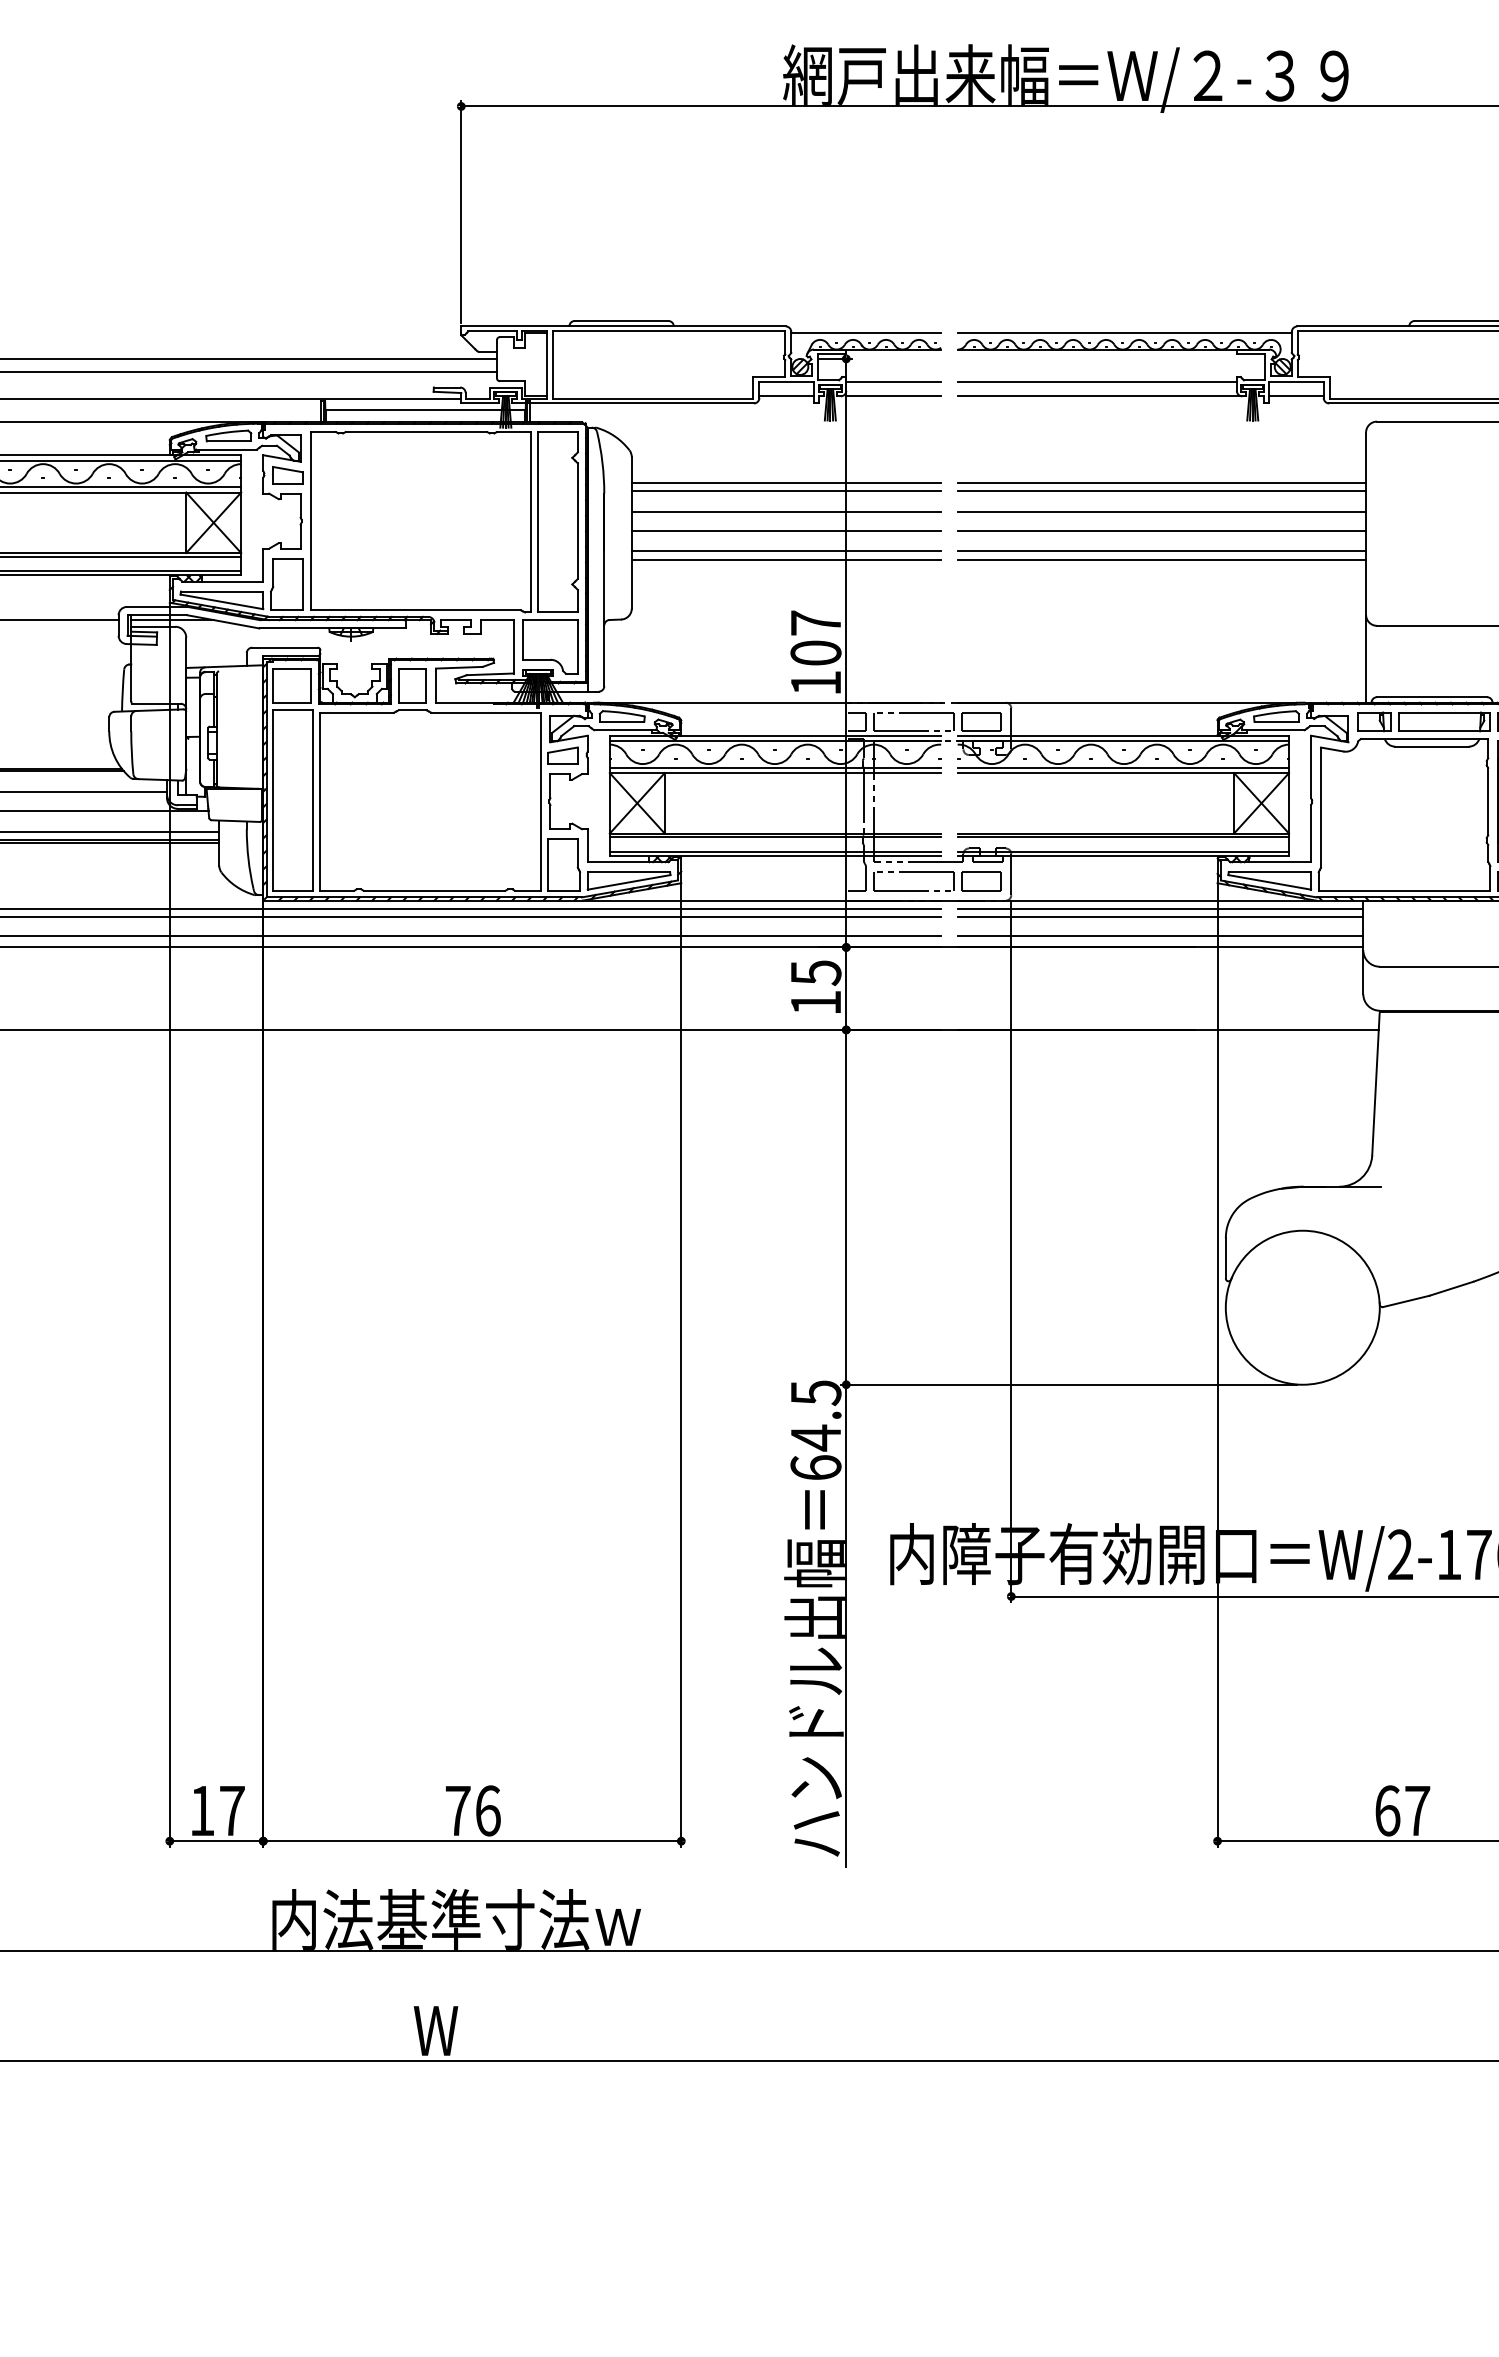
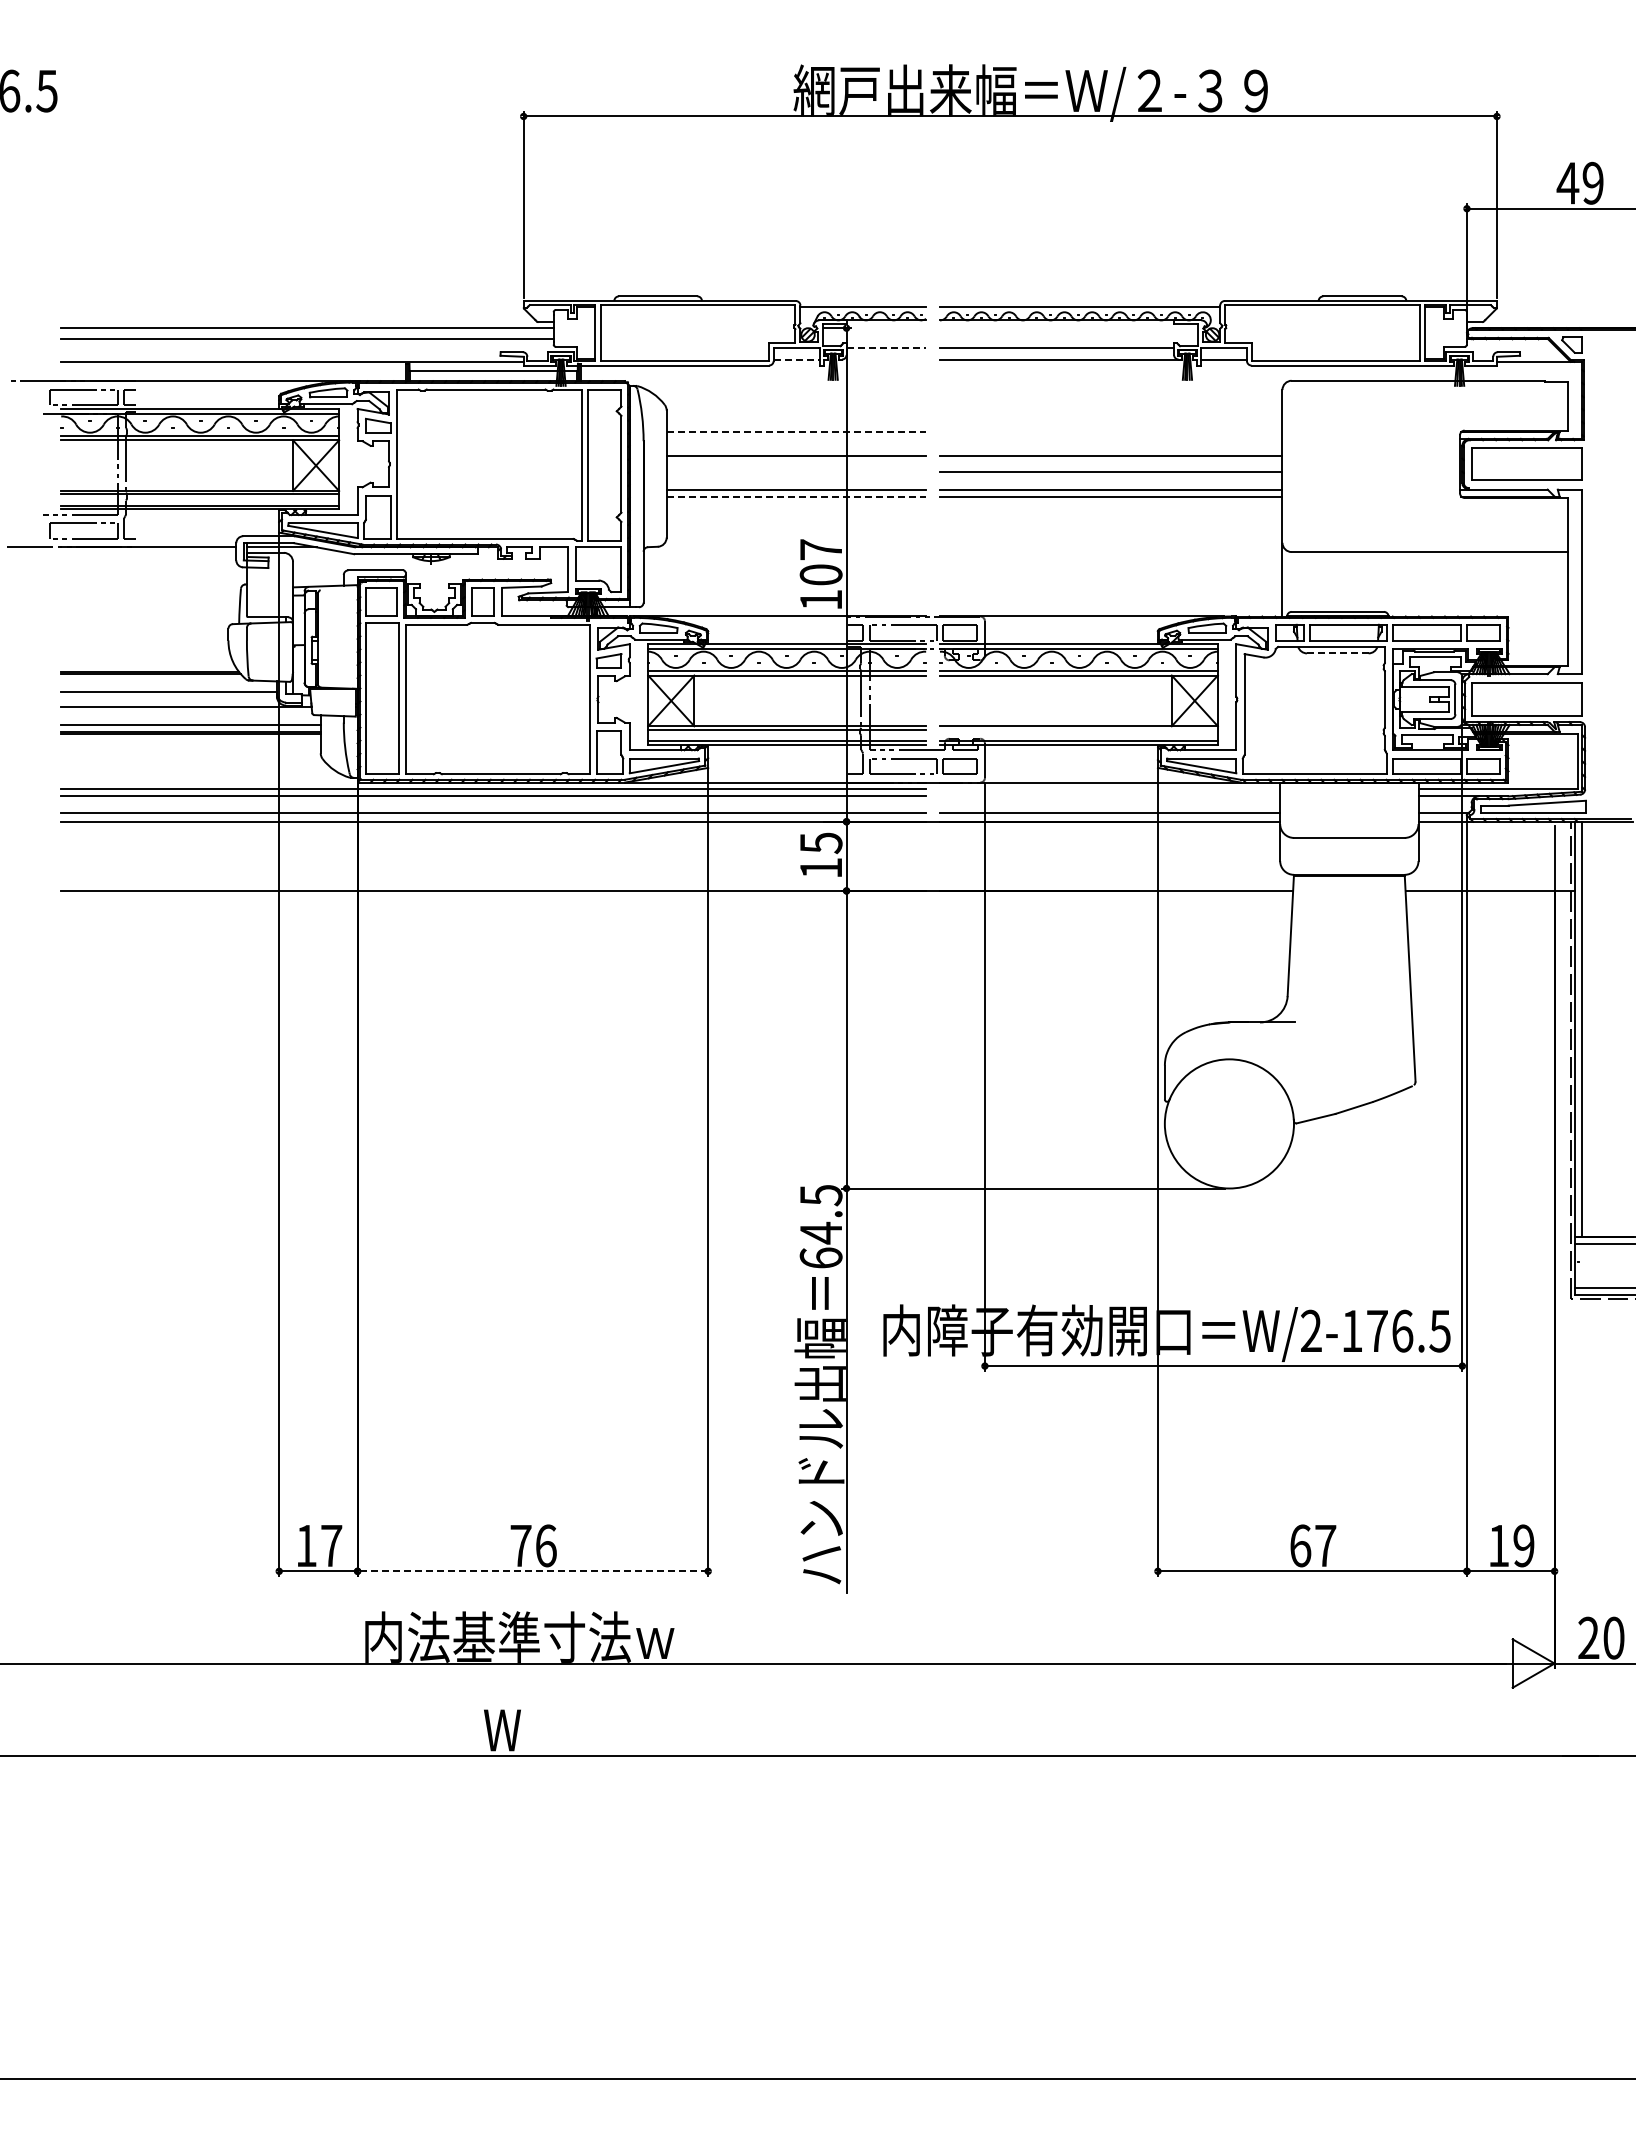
line: (893, 381) -> (886, 347), solid -> dashed
line: (787, 396) -> (797, 359), solid -> dashed
line: (893, 396) -> (886, 359), removed
line: (786, 482) -> (796, 431), solid -> dashed
line: (1161, 482) -> (1110, 431), removed
line: (786, 490) -> (796, 438), removed
line: (1161, 490) -> (1110, 438), removed
line: (786, 530) -> (796, 472), removed
line: (786, 559) -> (796, 496), solid -> dashed
line: (1431, 746) -> (1337, 653), solid -> dashed
line: (1122, 837) -> (1078, 729), removed
line: (1159, 908) -> (1109, 789), removed
line: (1159, 917) -> (1109, 796), removed
line: (471, 1841) -> (532, 1571), solid -> dashed

